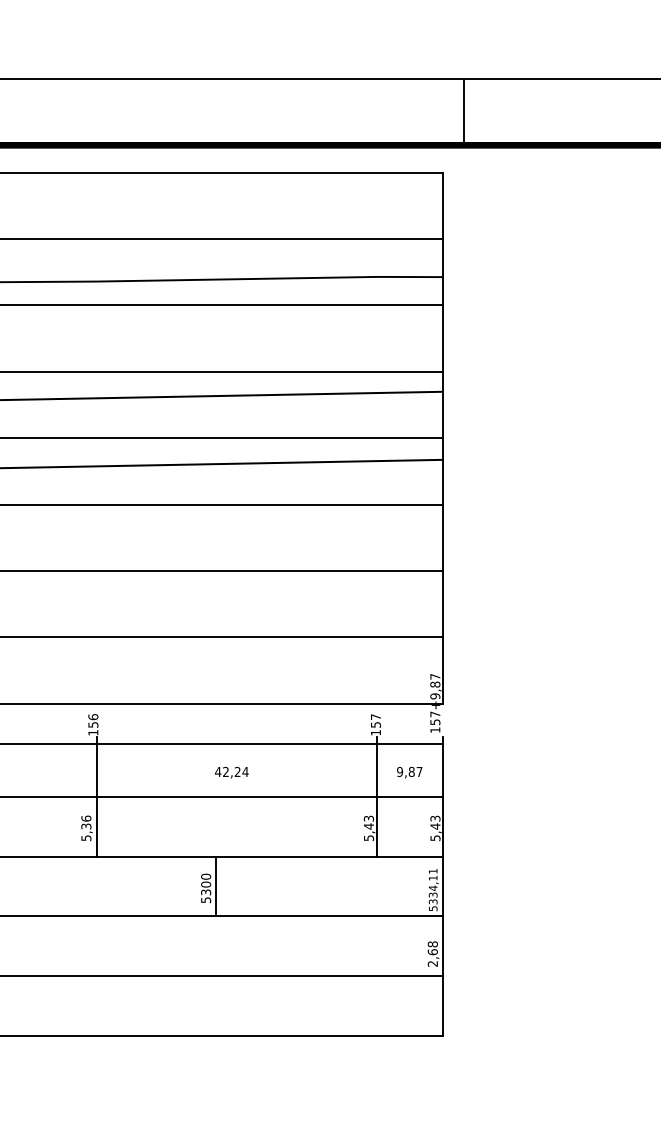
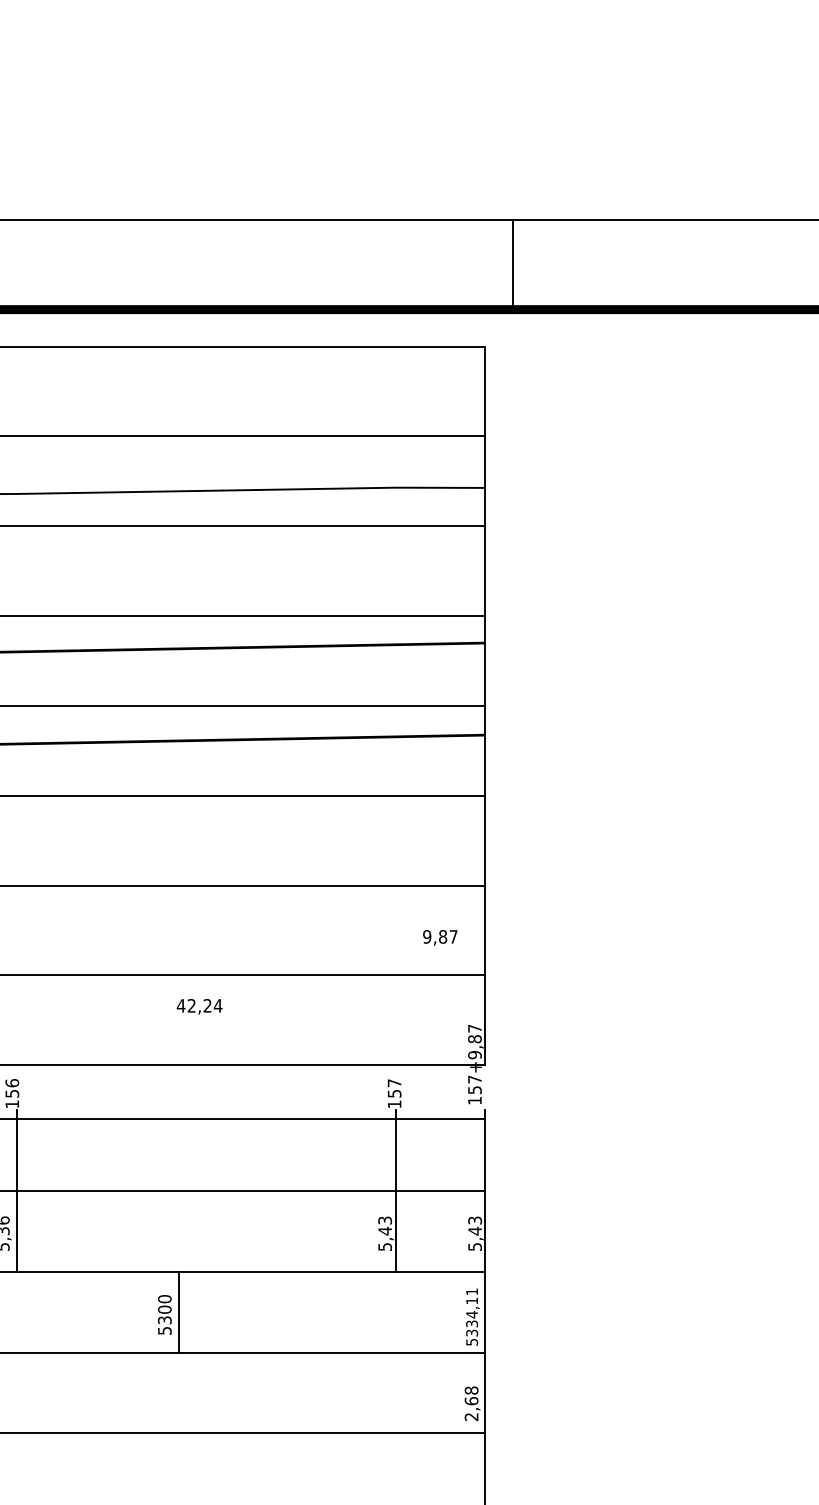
text: (231, 772) -> (199, 1006), moved
text: (409, 772) -> (440, 937), moved

